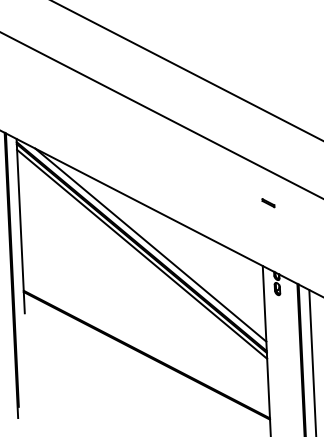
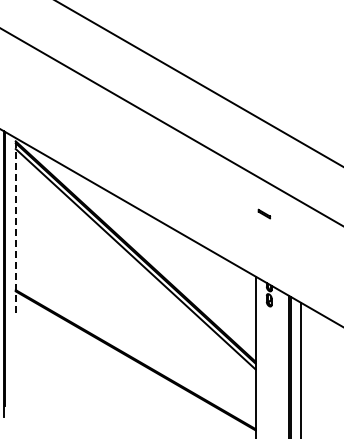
line: (20, 225) -> (15, 224), solid -> dashed
line: (150, 245) -> (144, 250), removed

